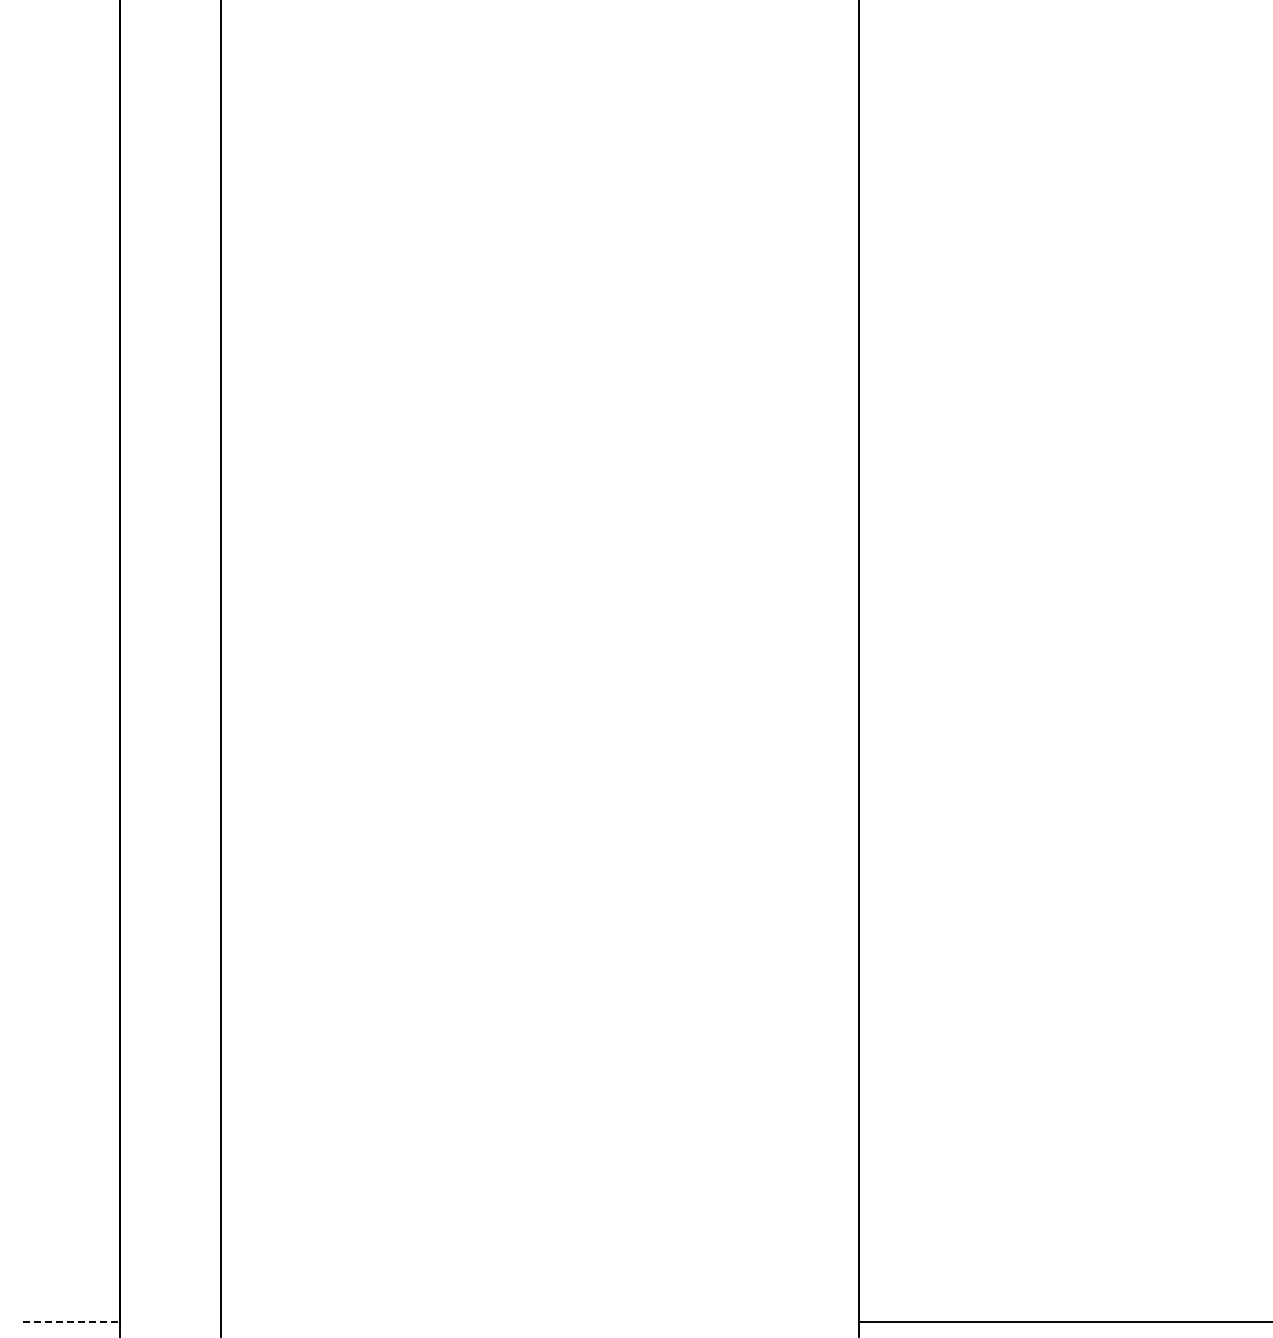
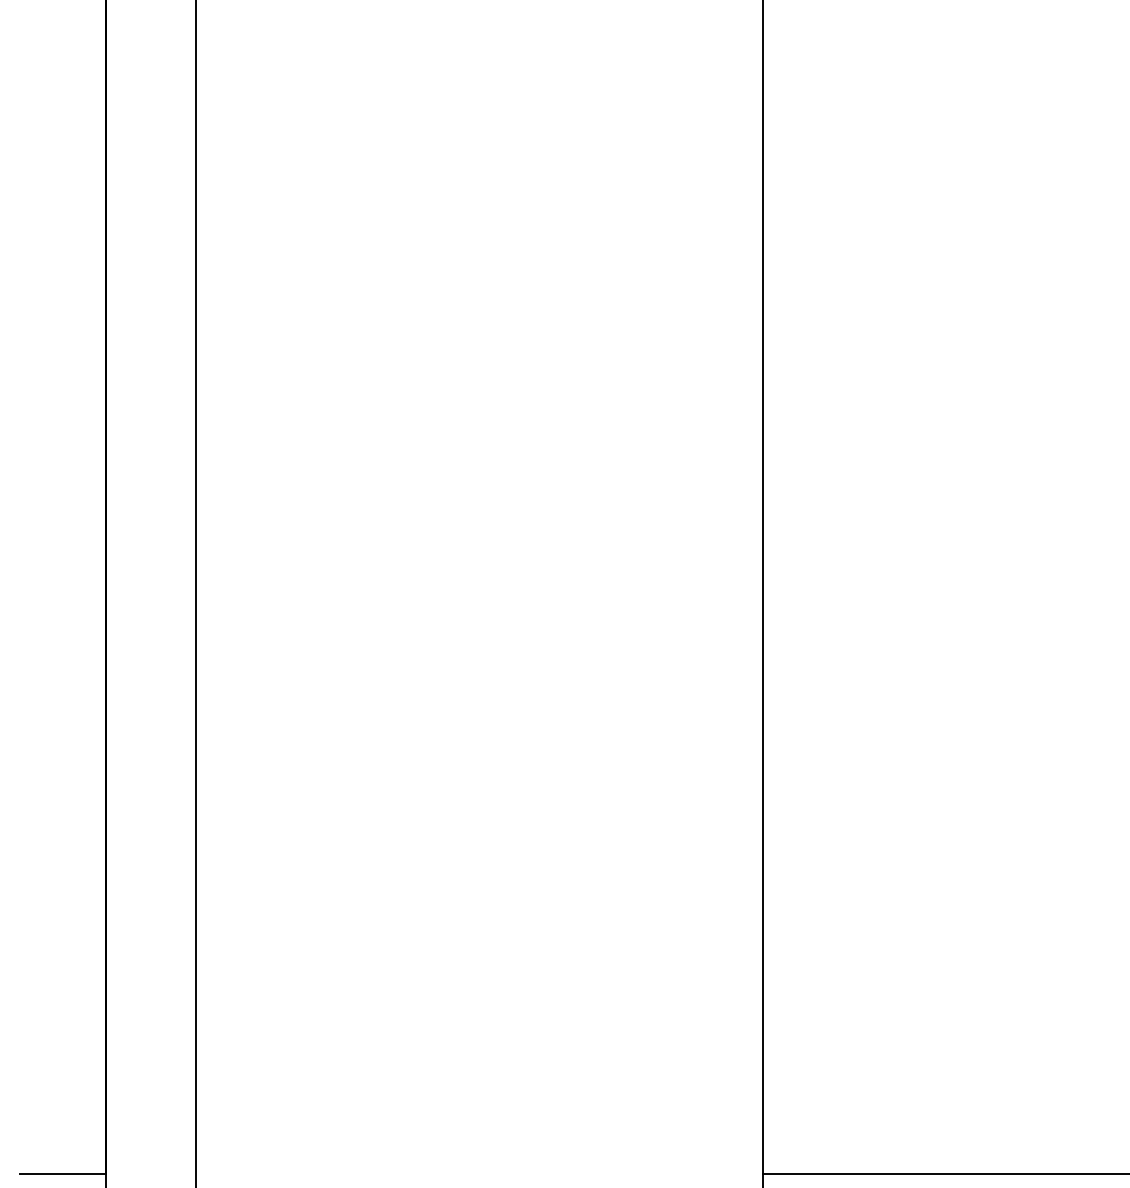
line: (71, 1322) -> (63, 1174), dashed -> solid

